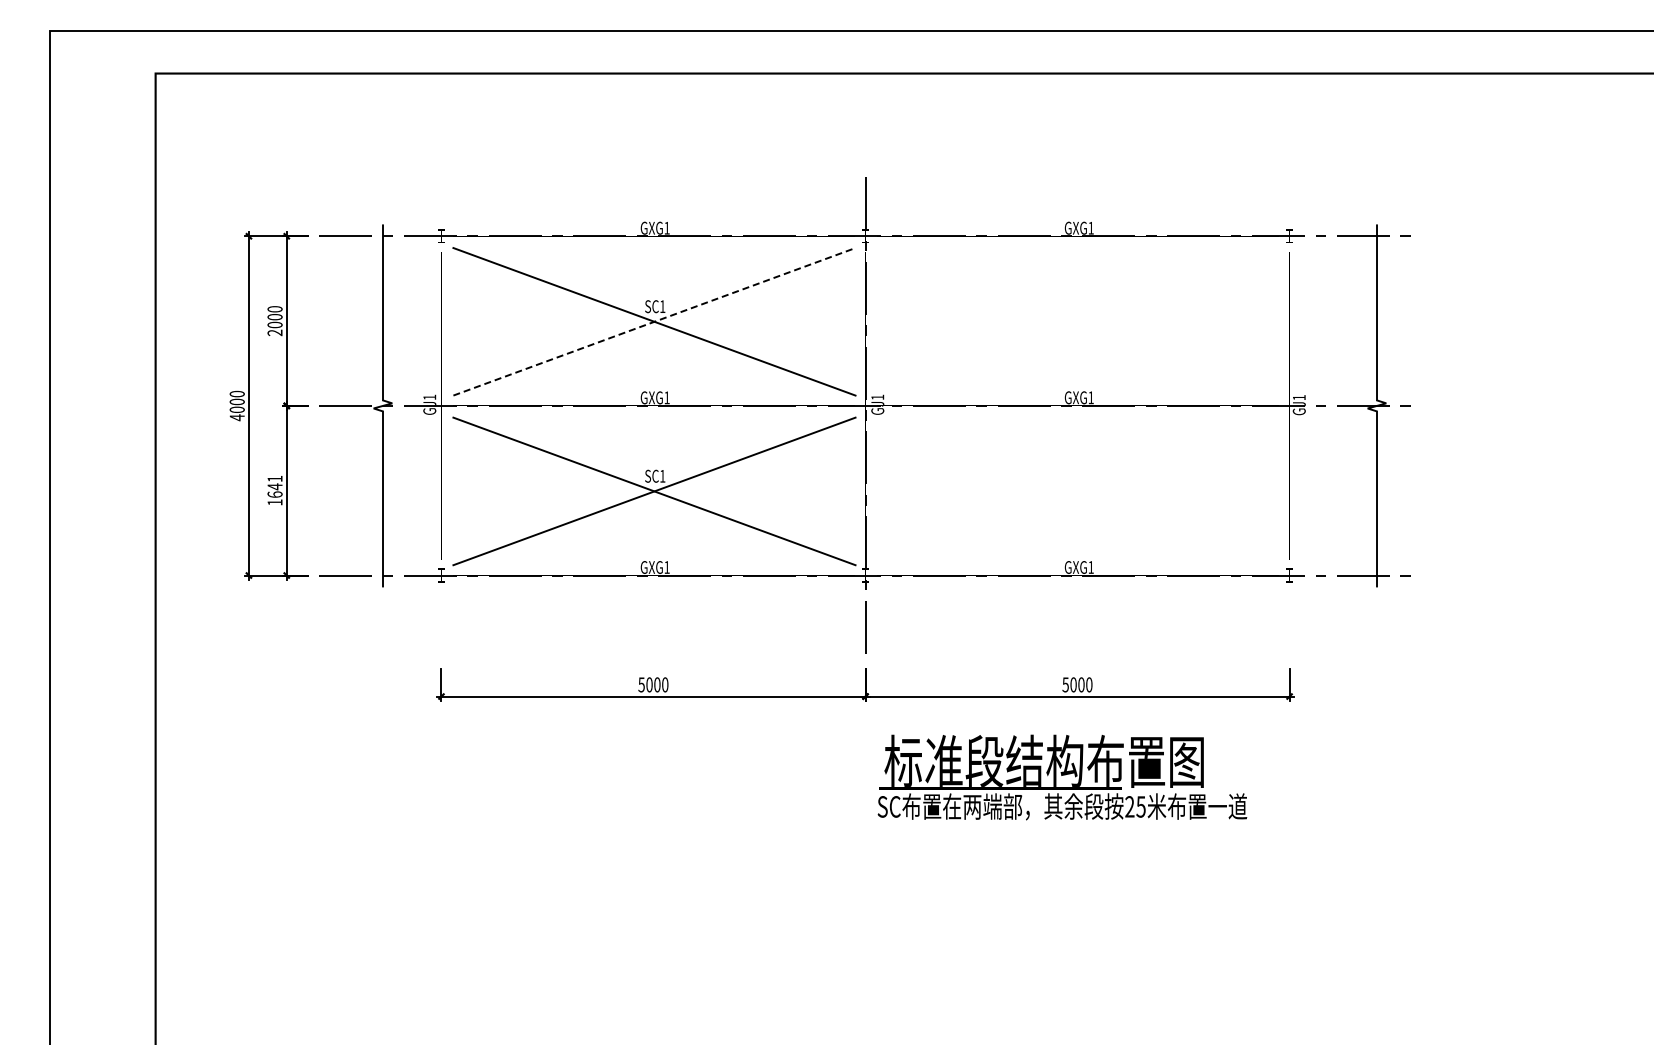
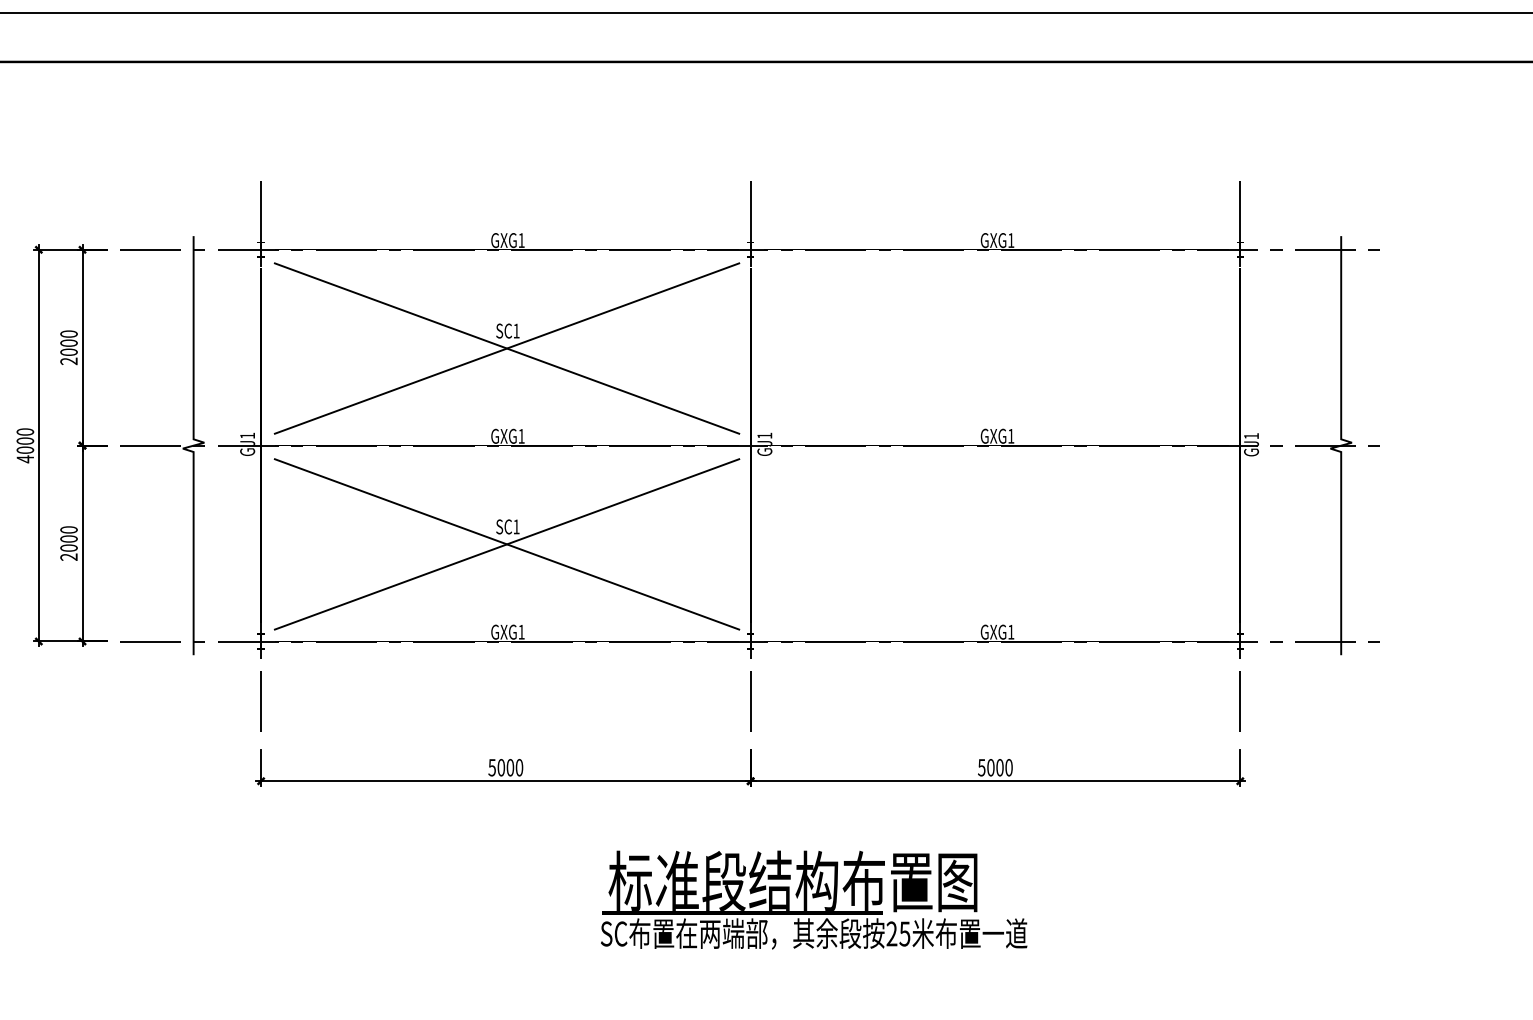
line: (654, 321) -> (507, 348), dashed -> solid
line: (441, 417) -> (261, 459), added
line: (1289, 417) -> (1240, 459), added
text: (274, 490) -> (68, 543), 1641 -> 2000
text: (1062, 777) -> (814, 900), moved

